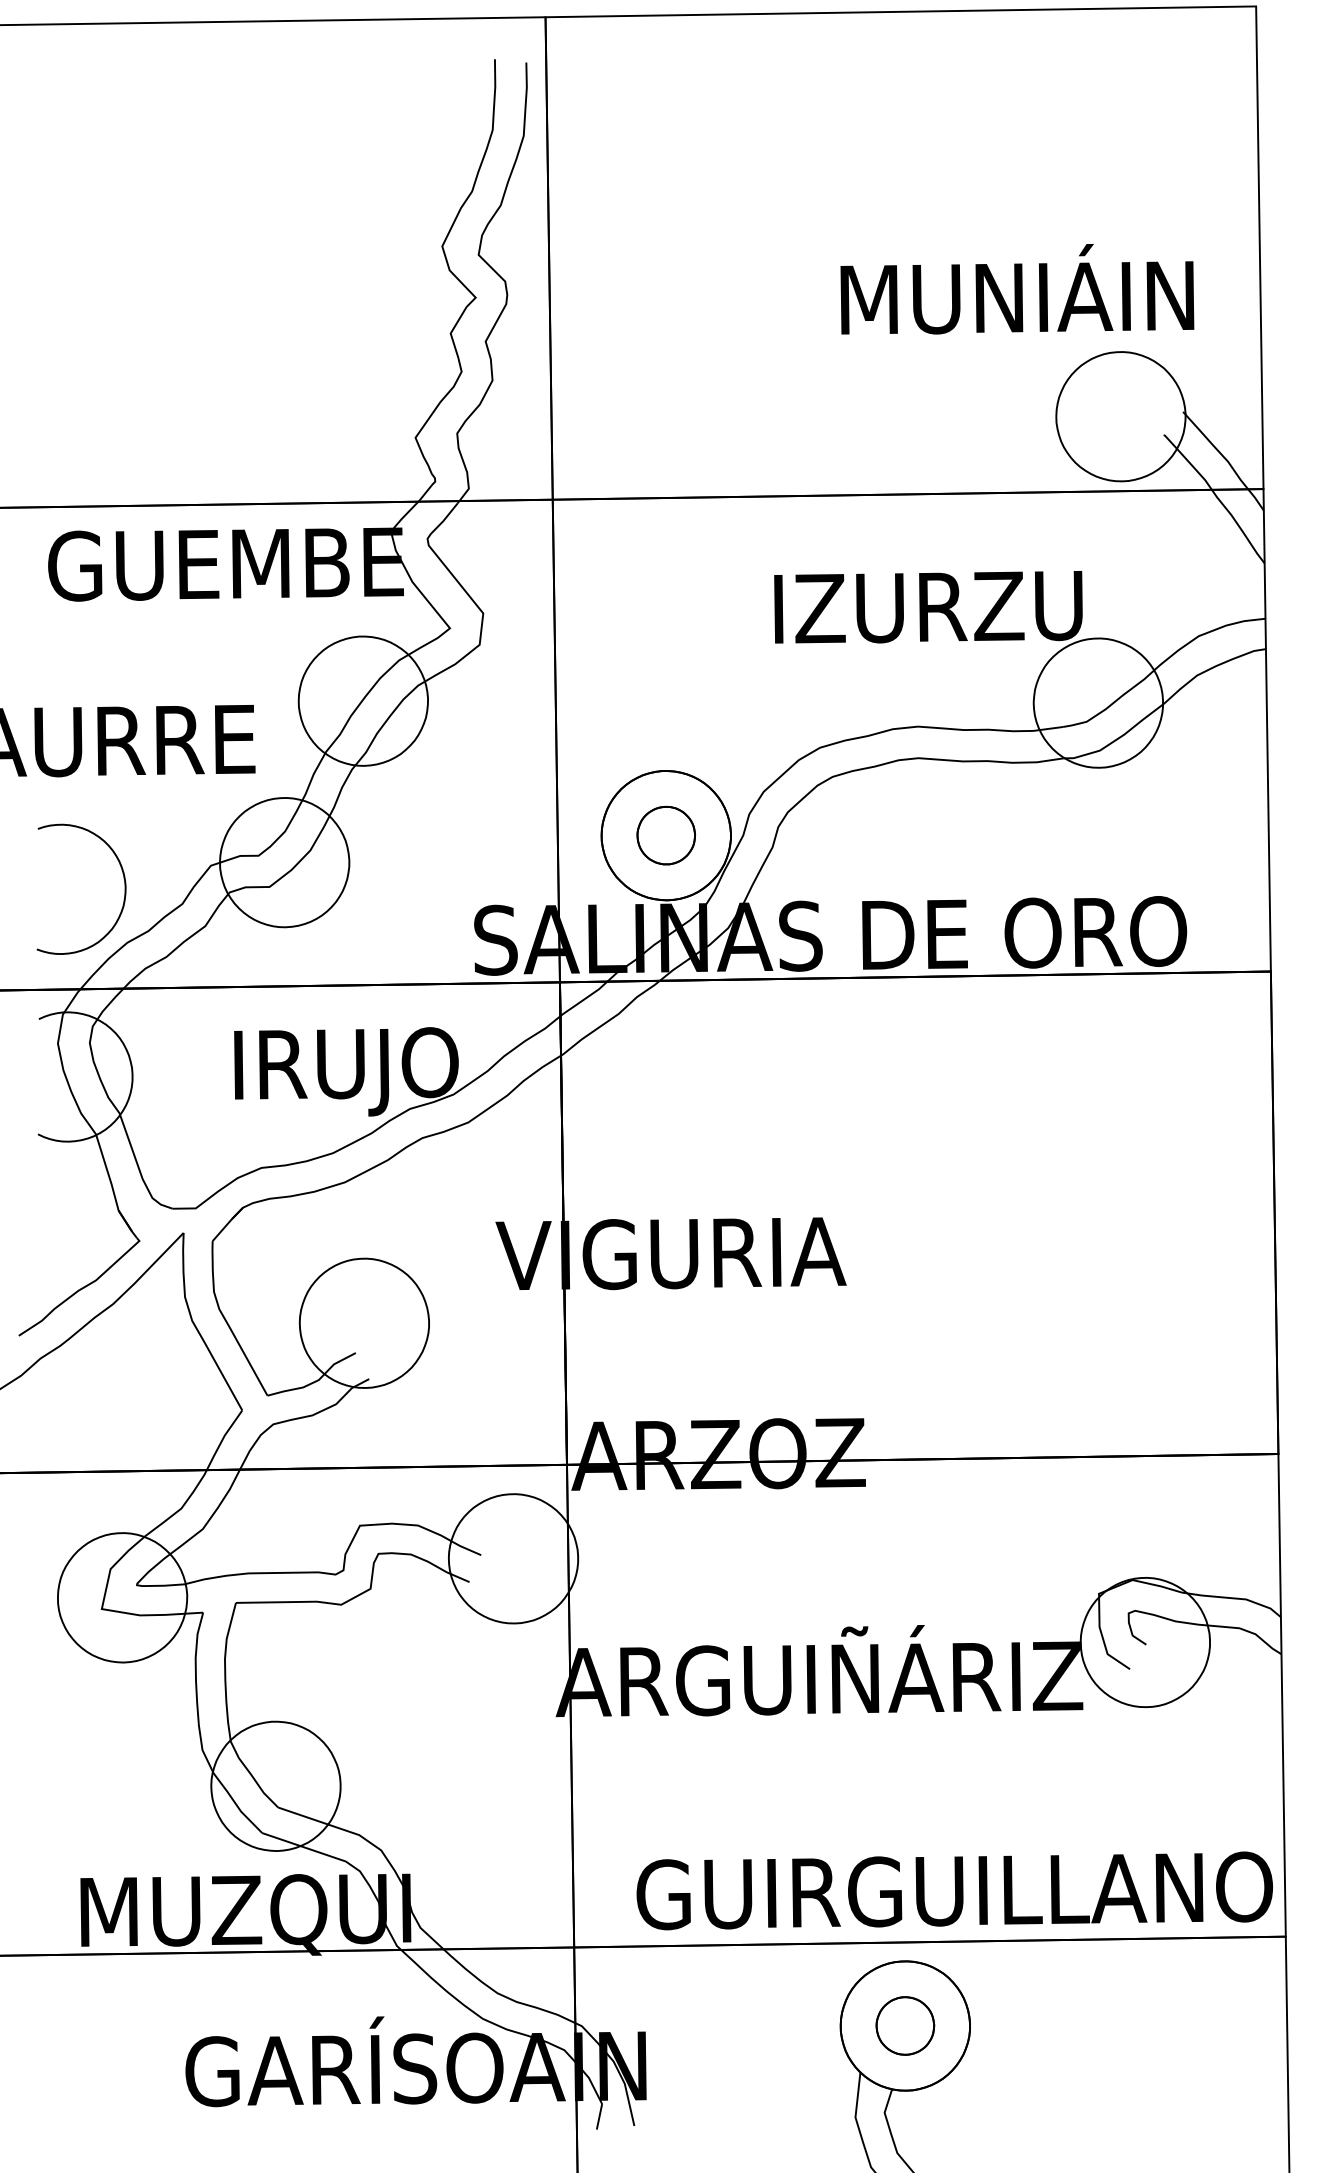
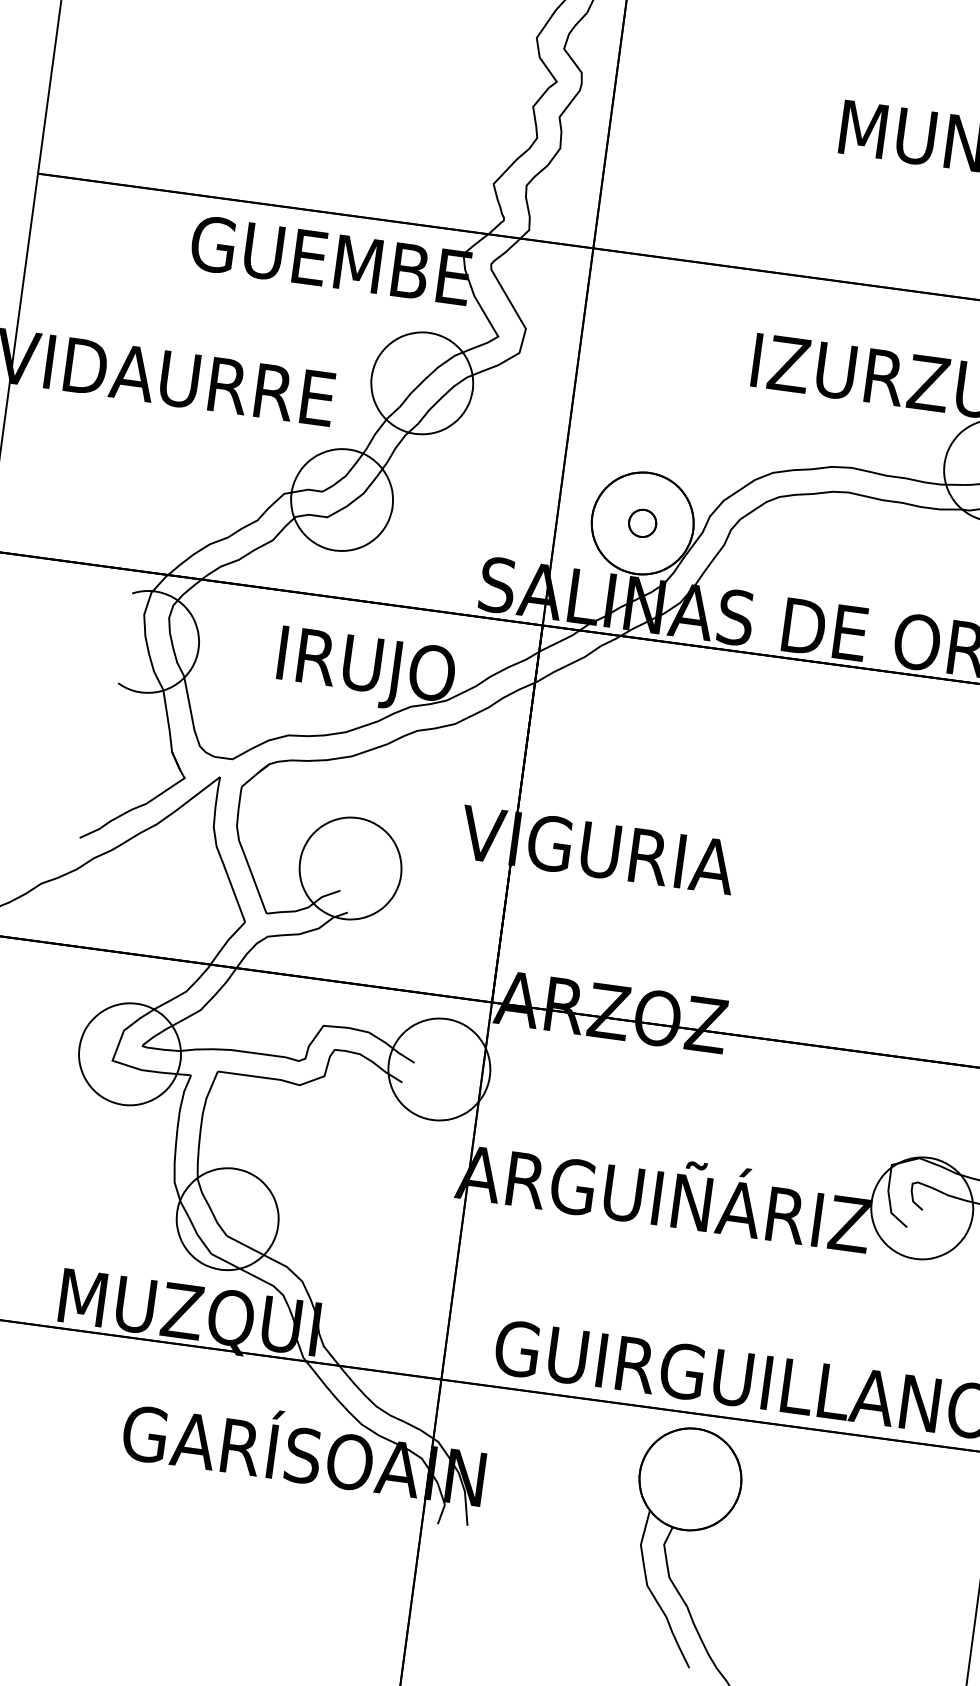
part: (665, 835) -> (642, 523), size x0.6
curve: (124, 888) -> (214, 501), removed
part: (905, 2025) -> (690, 1479), removed

